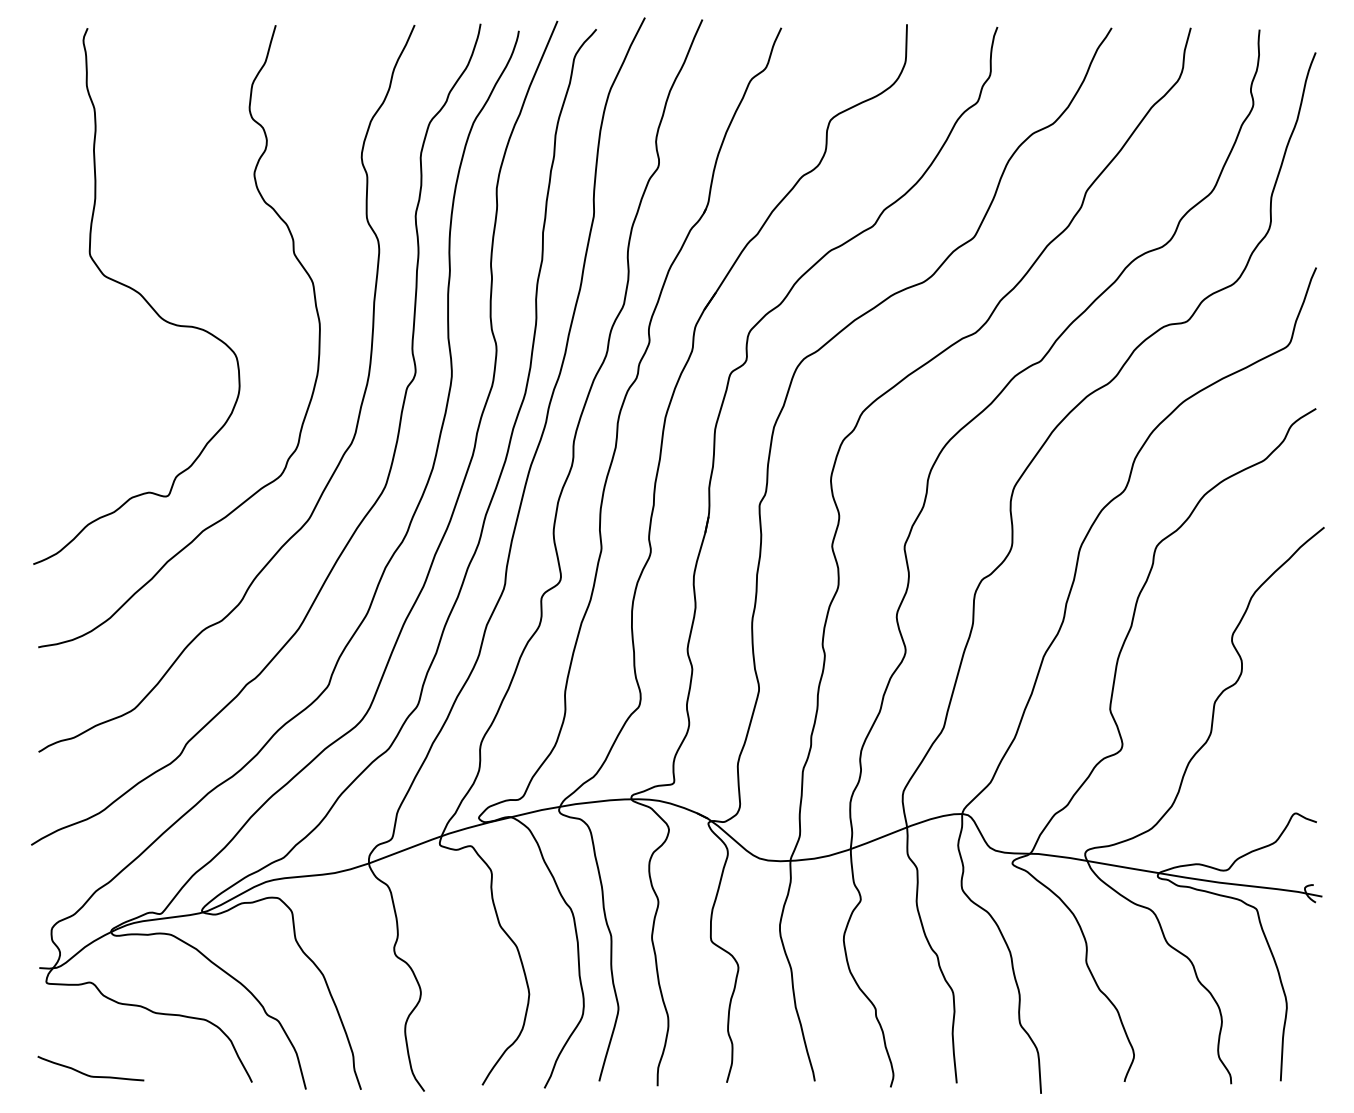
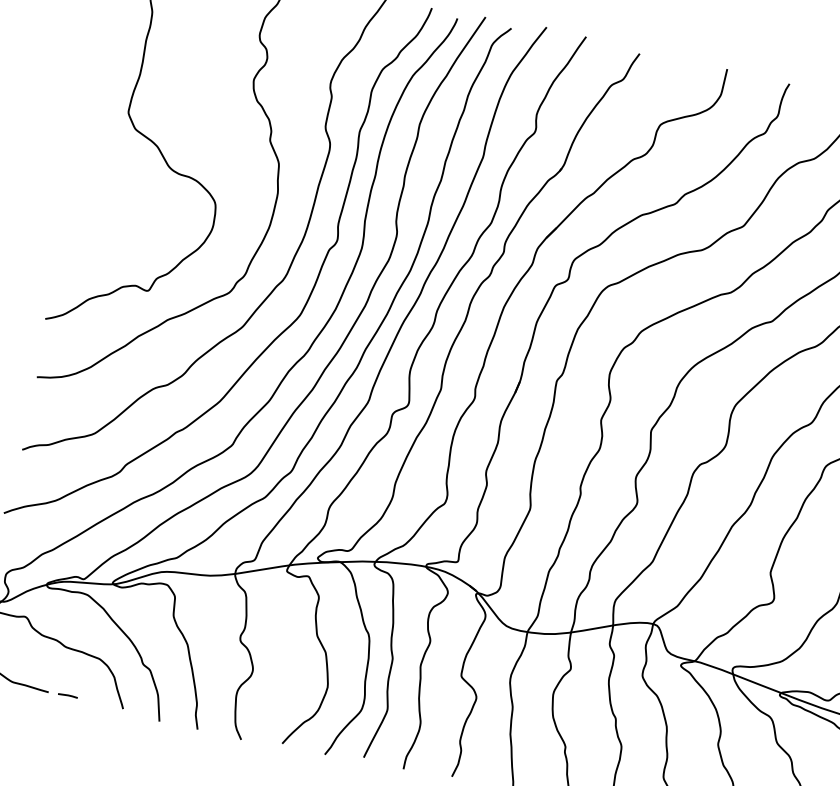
line: (171, 1079) -> (67, 695), added

